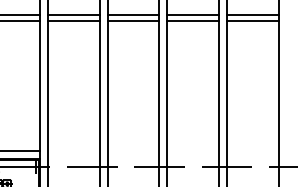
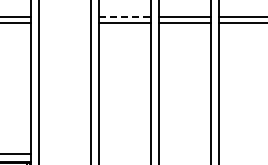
line: (73, 14) -> (64, 16), removed
line: (133, 14) -> (124, 16), solid -> dashed
line: (73, 20) -> (64, 22), removed

